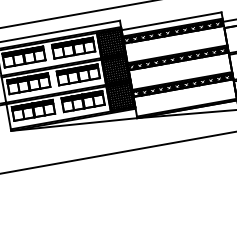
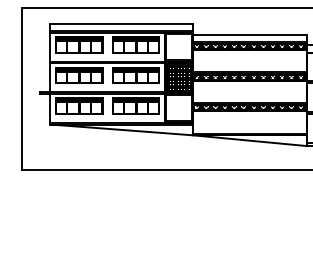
hatch: (111, 43) -> (178, 47), removed
hatch: (120, 97) -> (178, 108), removed

